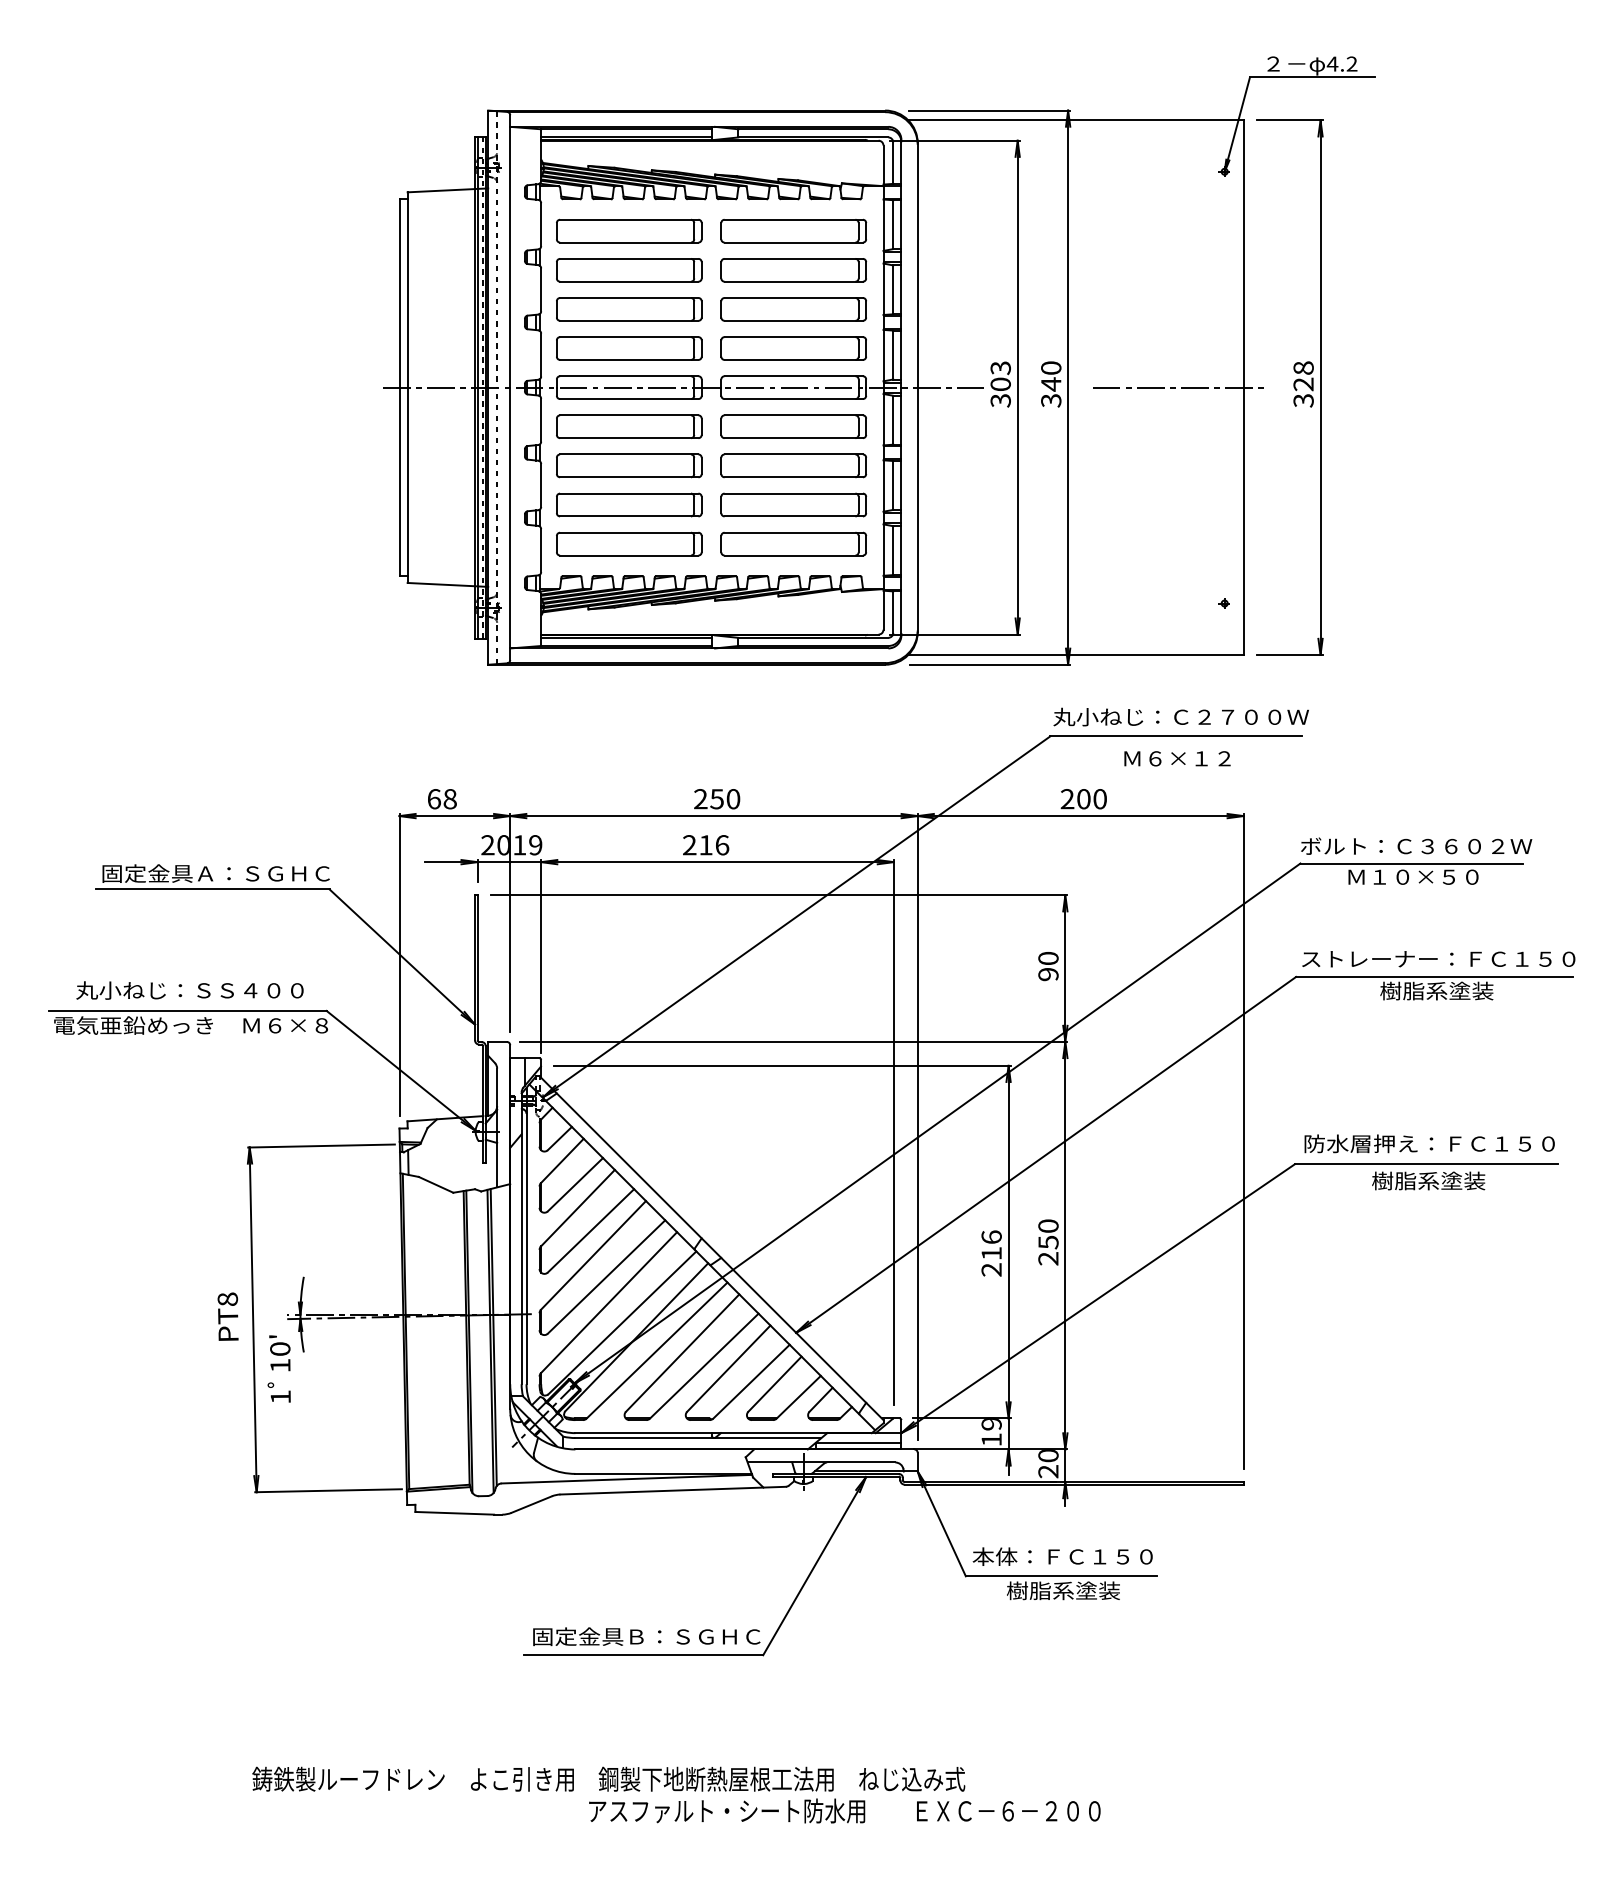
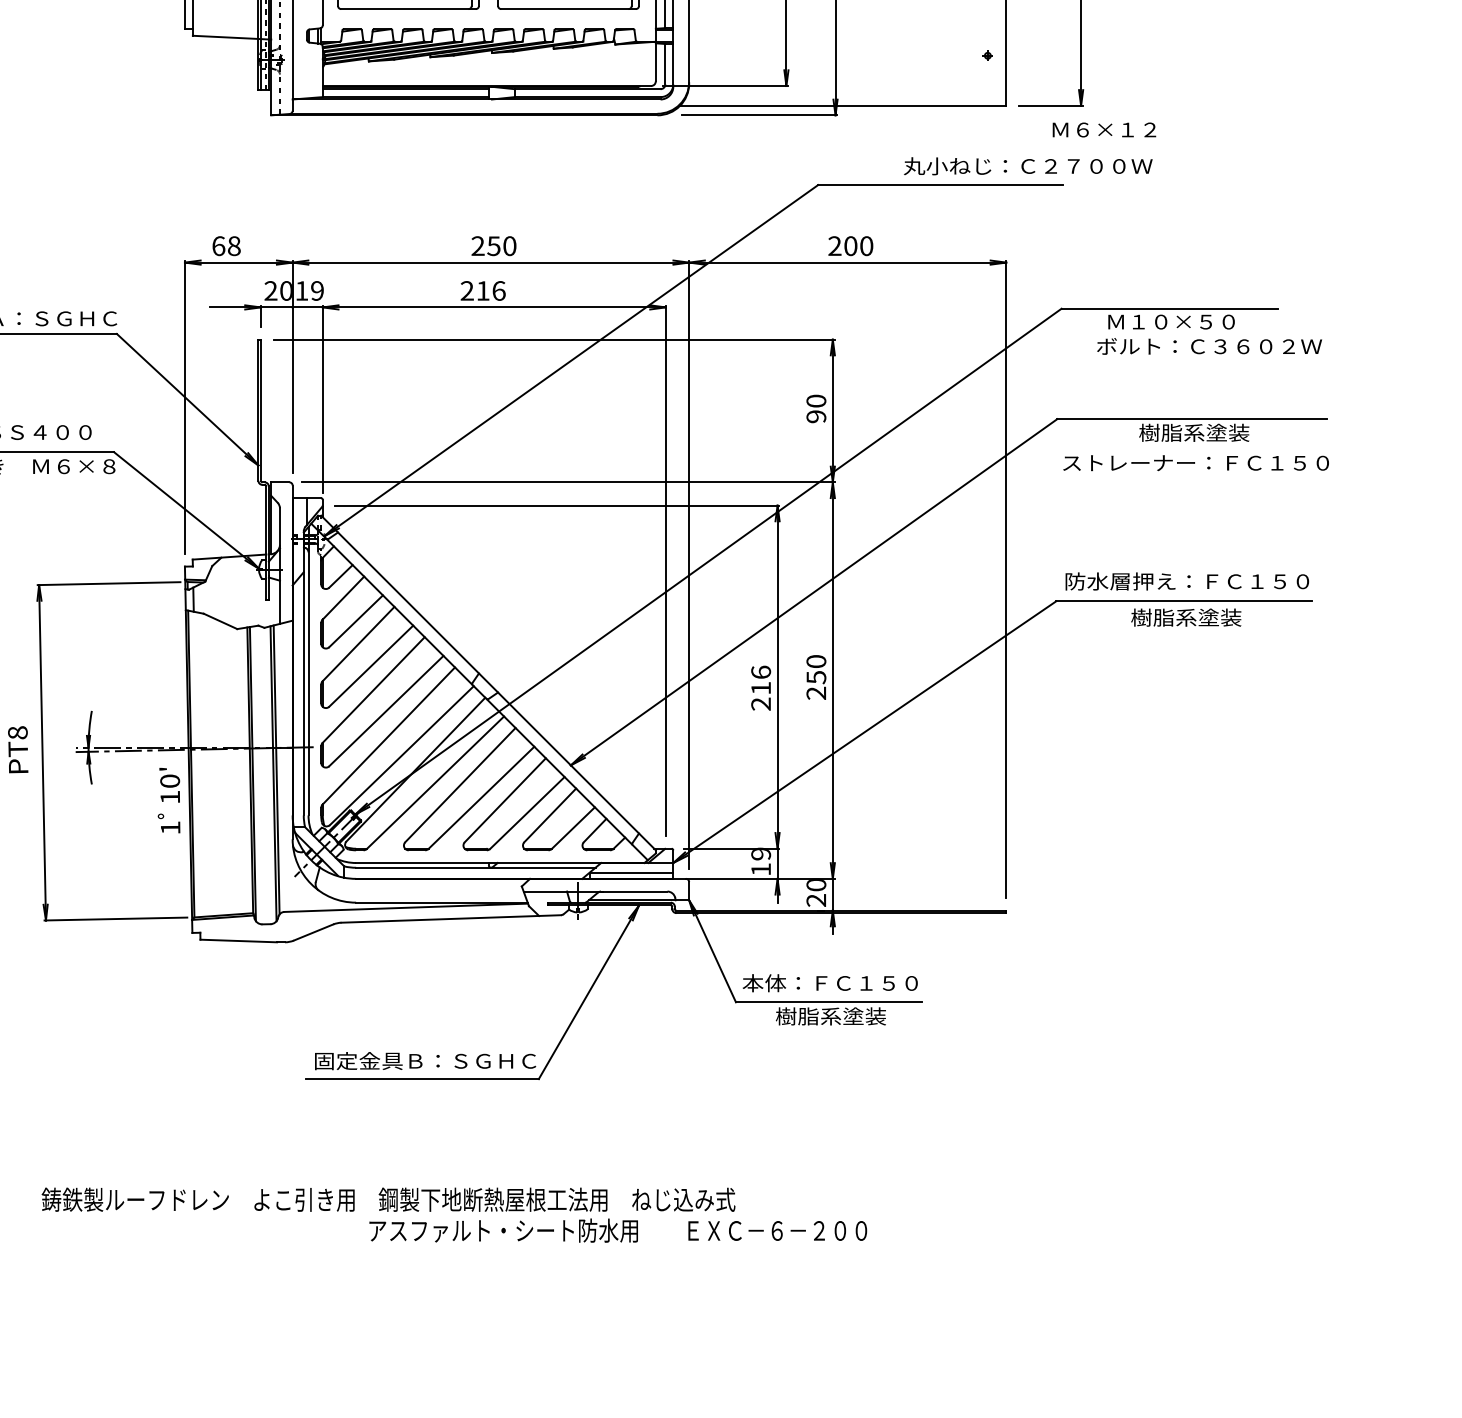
text: (1180, 716) -> (1027, 165), moved
text: (1177, 758) -> (1104, 129), moved
text: (1416, 845) -> (1209, 345), moved
text: (1438, 959) -> (1195, 463), moved
text: (278, 1368) -> (168, 800), moved

